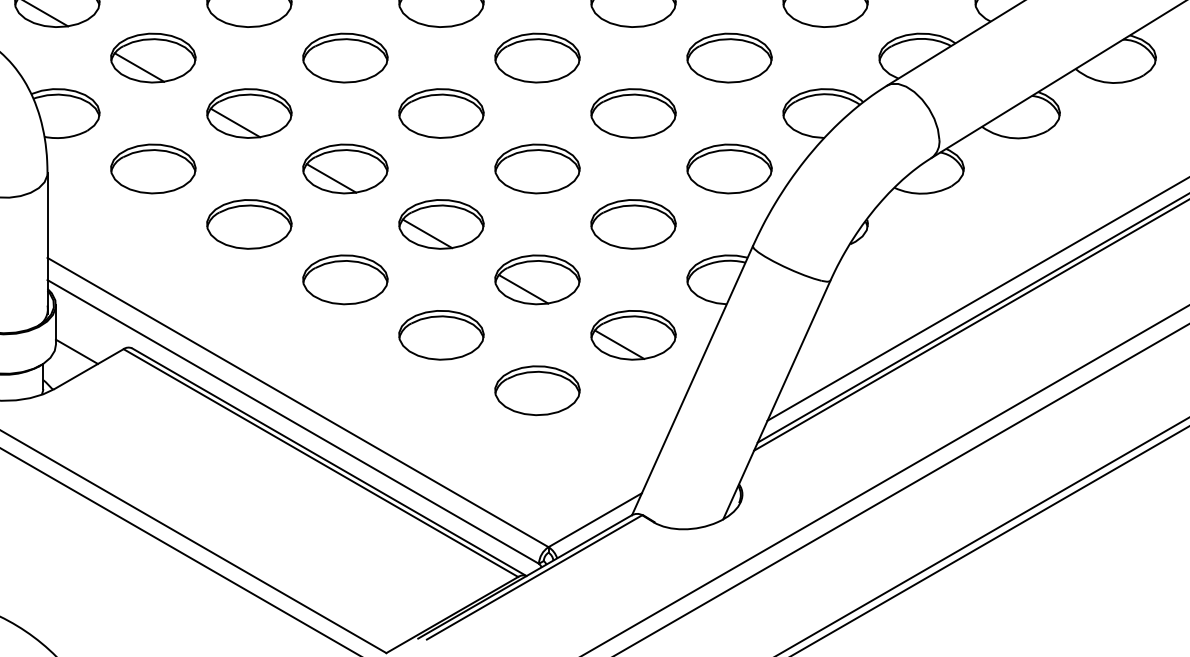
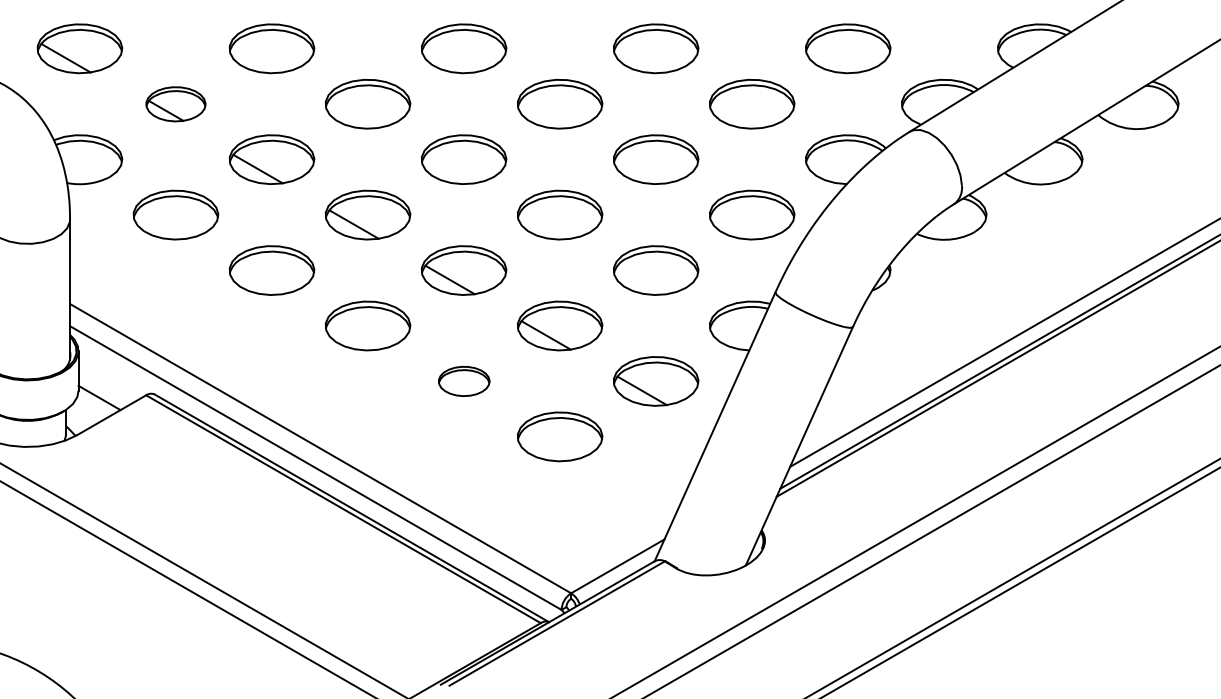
part: (152, 58) -> (175, 104), size x0.7
part: (441, 335) -> (464, 381), size x0.6

